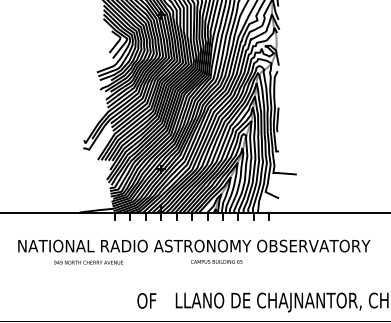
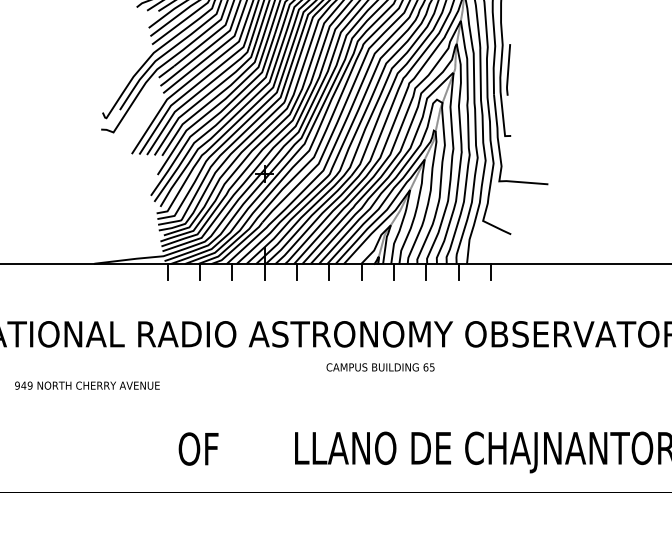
text: (88, 262) -> (86, 385), moved
text: (146, 300) -> (197, 448), moved

